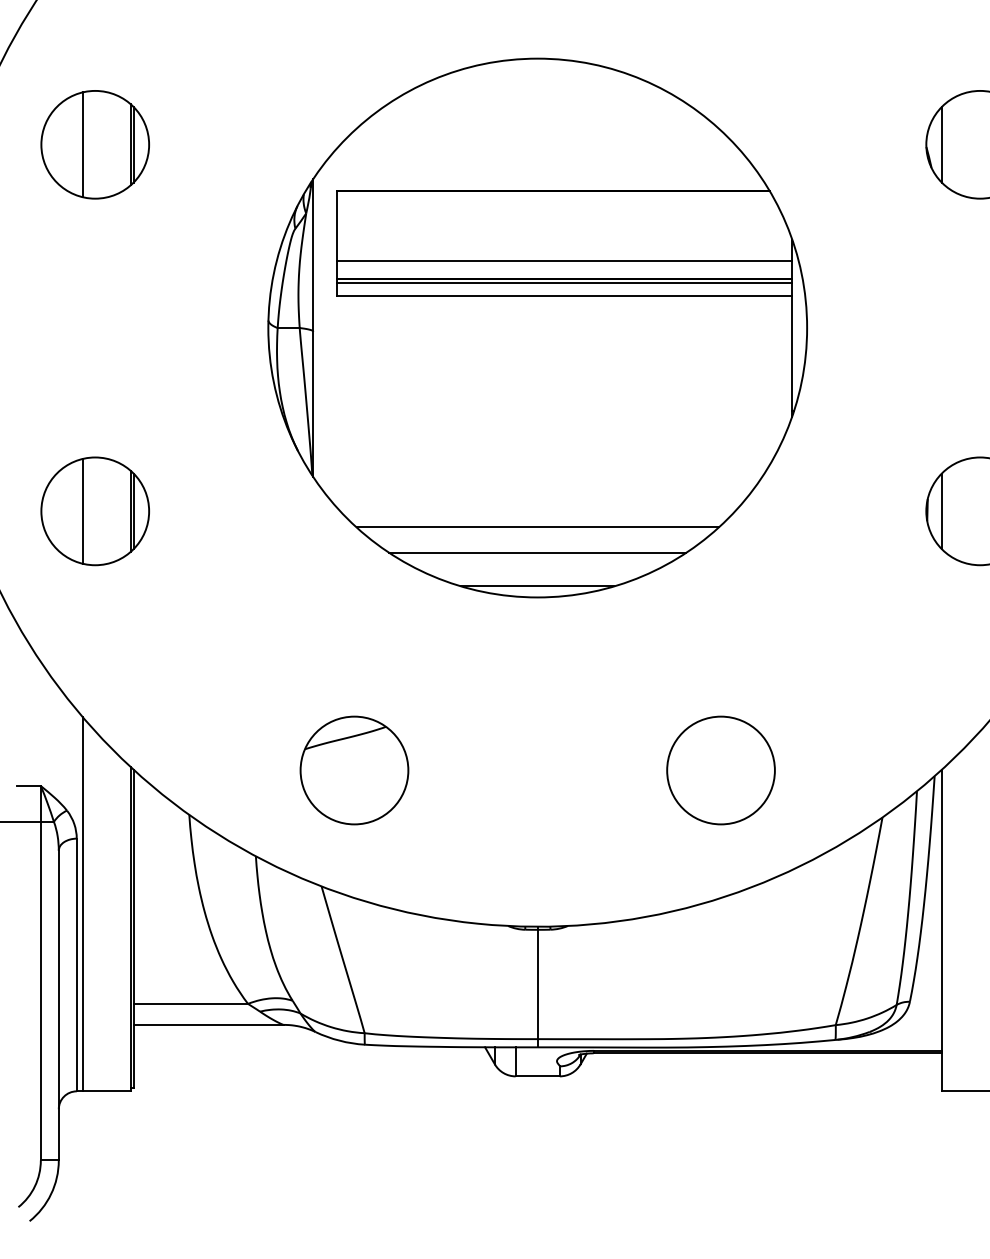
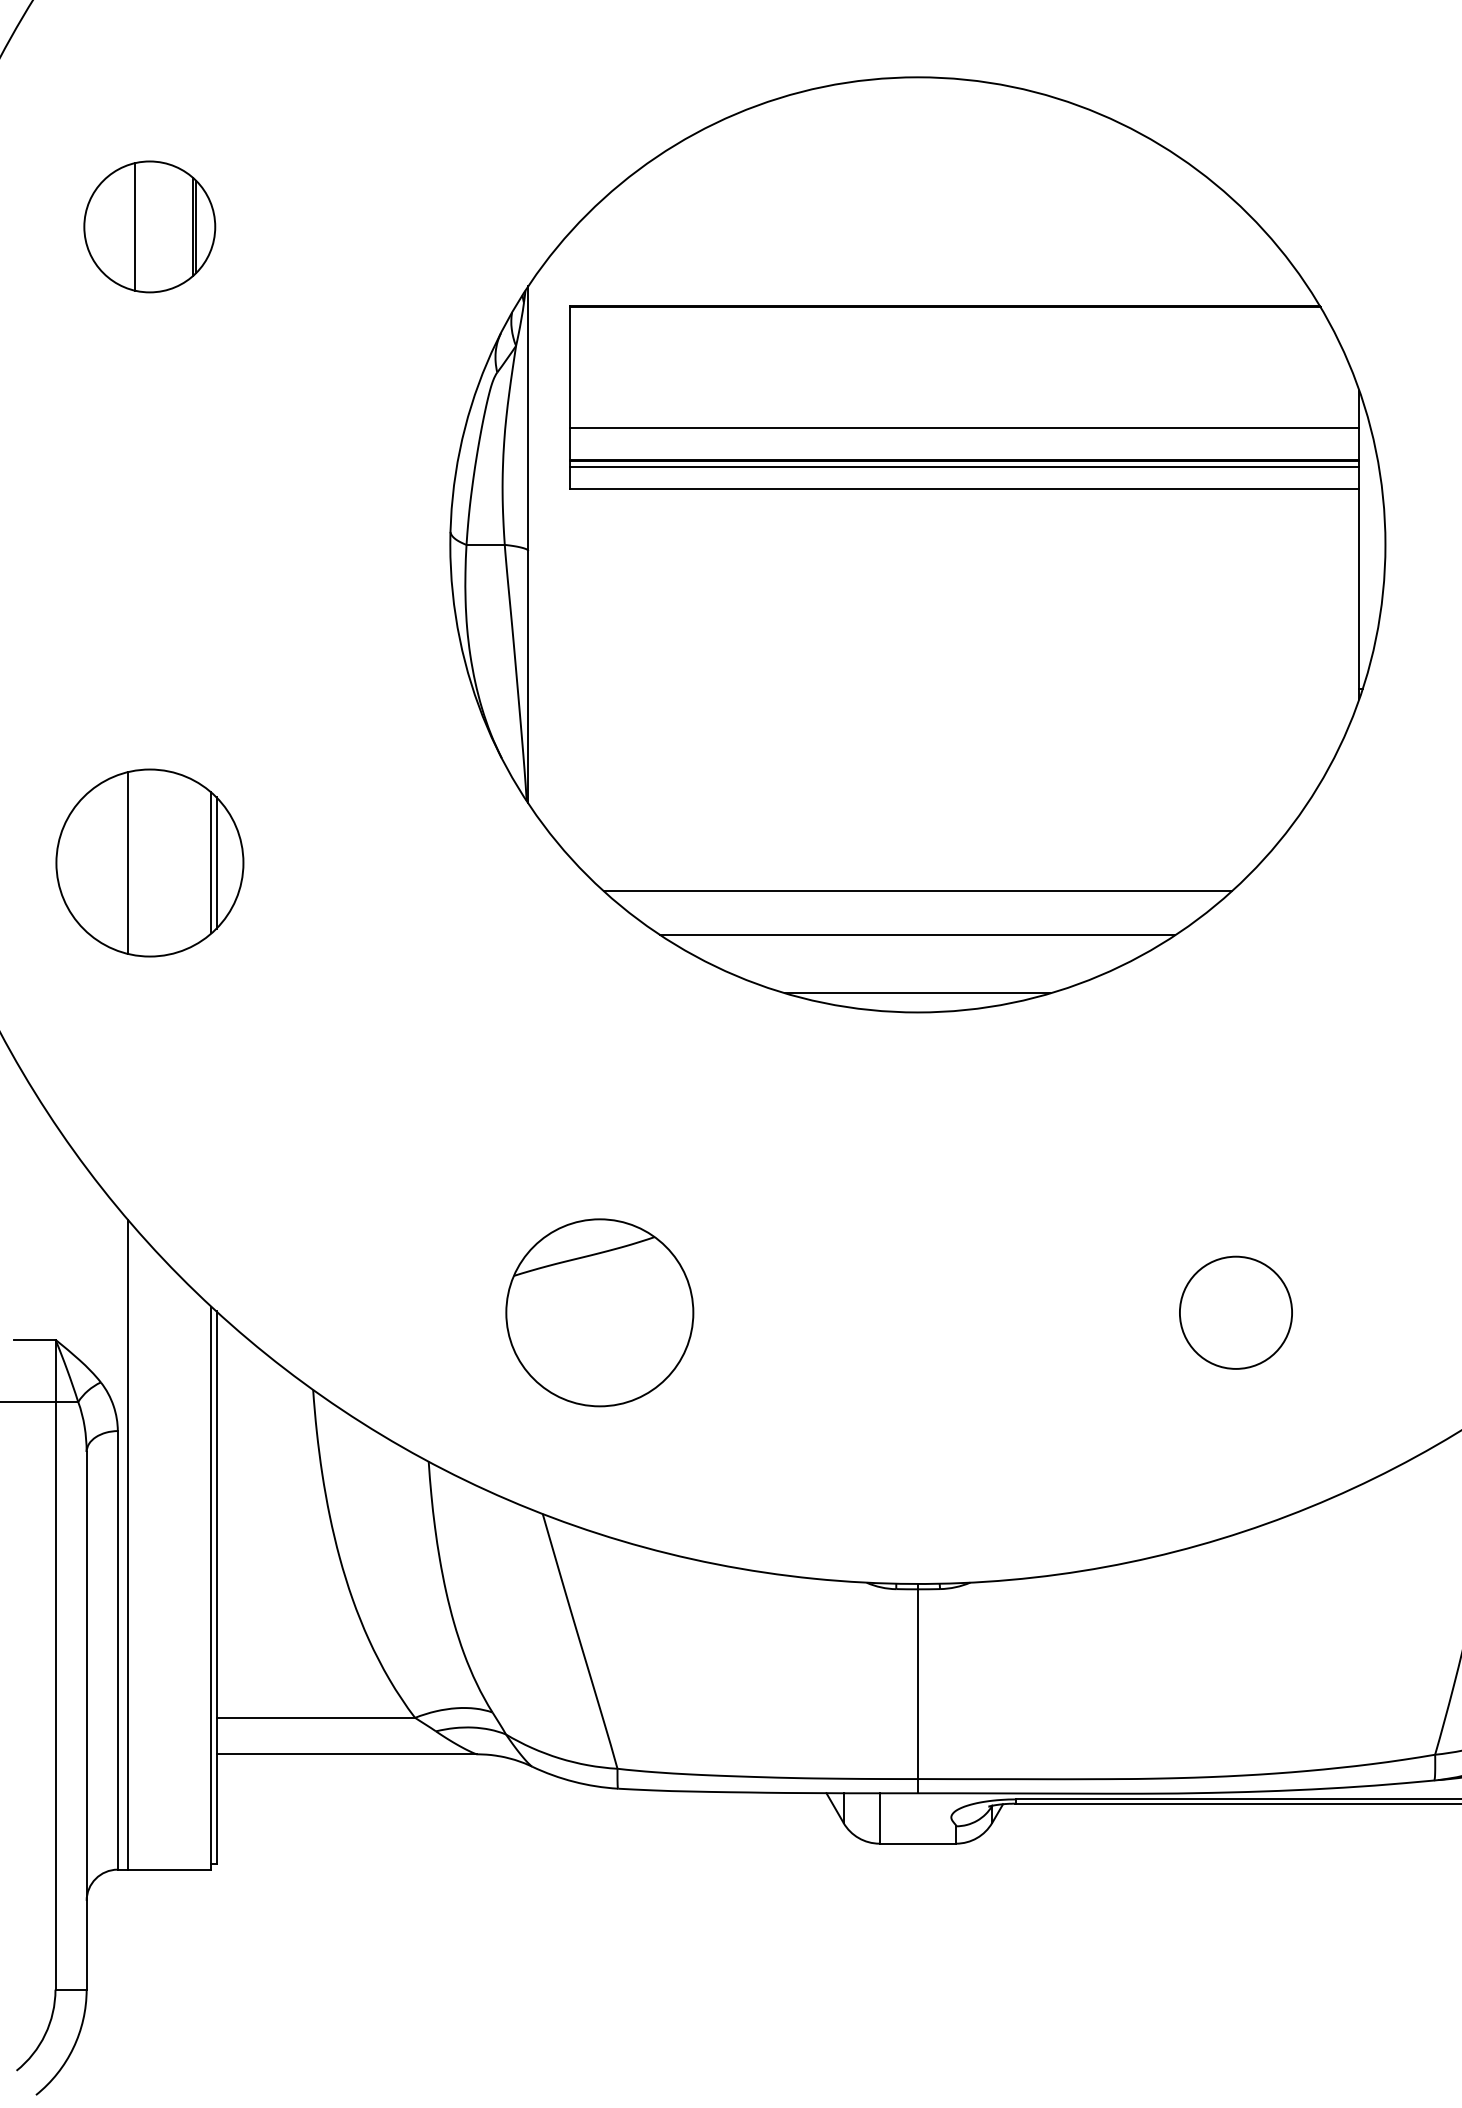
part: (94, 144) -> (148, 226), size x0.7
circle: (720, 770) -> (1235, 1312), size x0.6

